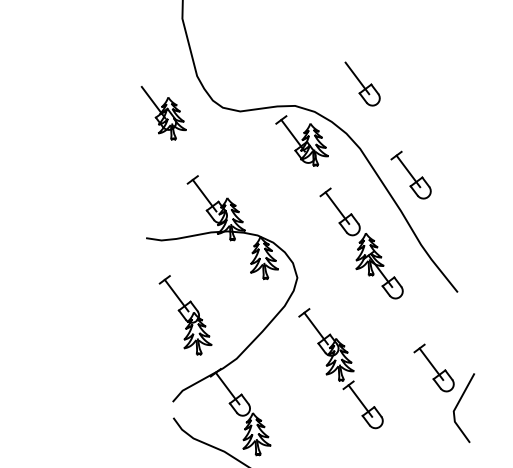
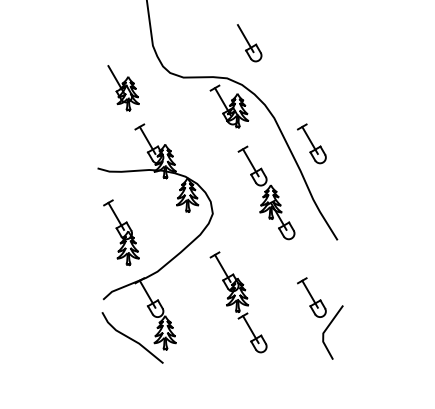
part: (362, 84) -> (249, 43), moved
part: (164, 112) -> (123, 88), moved
part: (340, 368) -> (238, 302), moved

